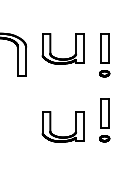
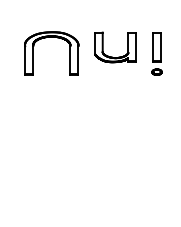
part: (104, 120) -> (156, 118), removed
part: (60, 136) -> (112, 134), removed

